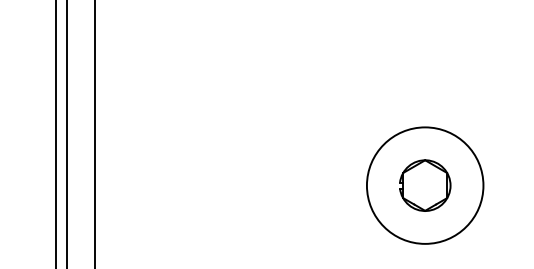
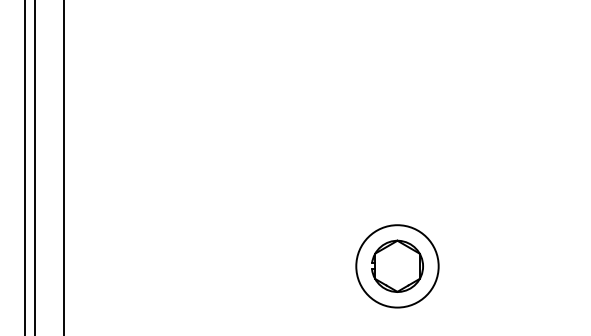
circle: (425, 185) -> (397, 266), size x0.7

